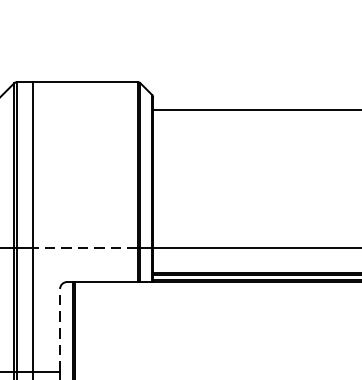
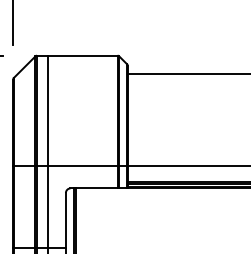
line: (85, 247) -> (82, 165), dashed -> solid
line: (59, 328) -> (65, 219), dashed -> solid

